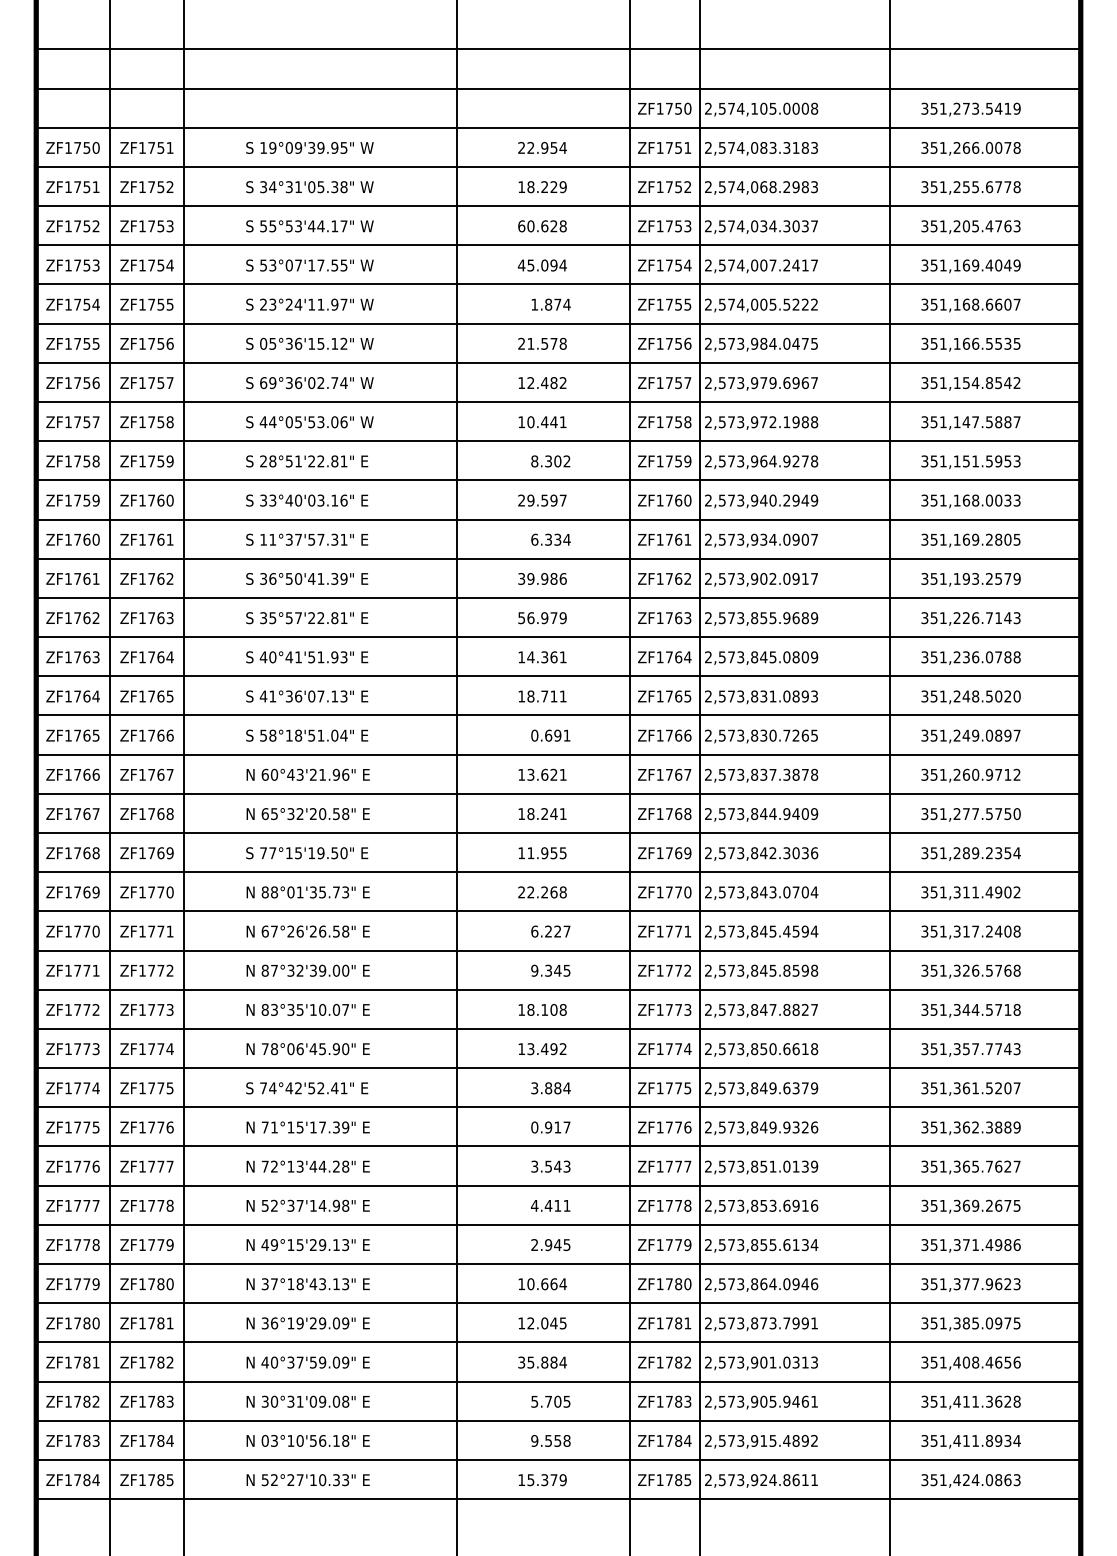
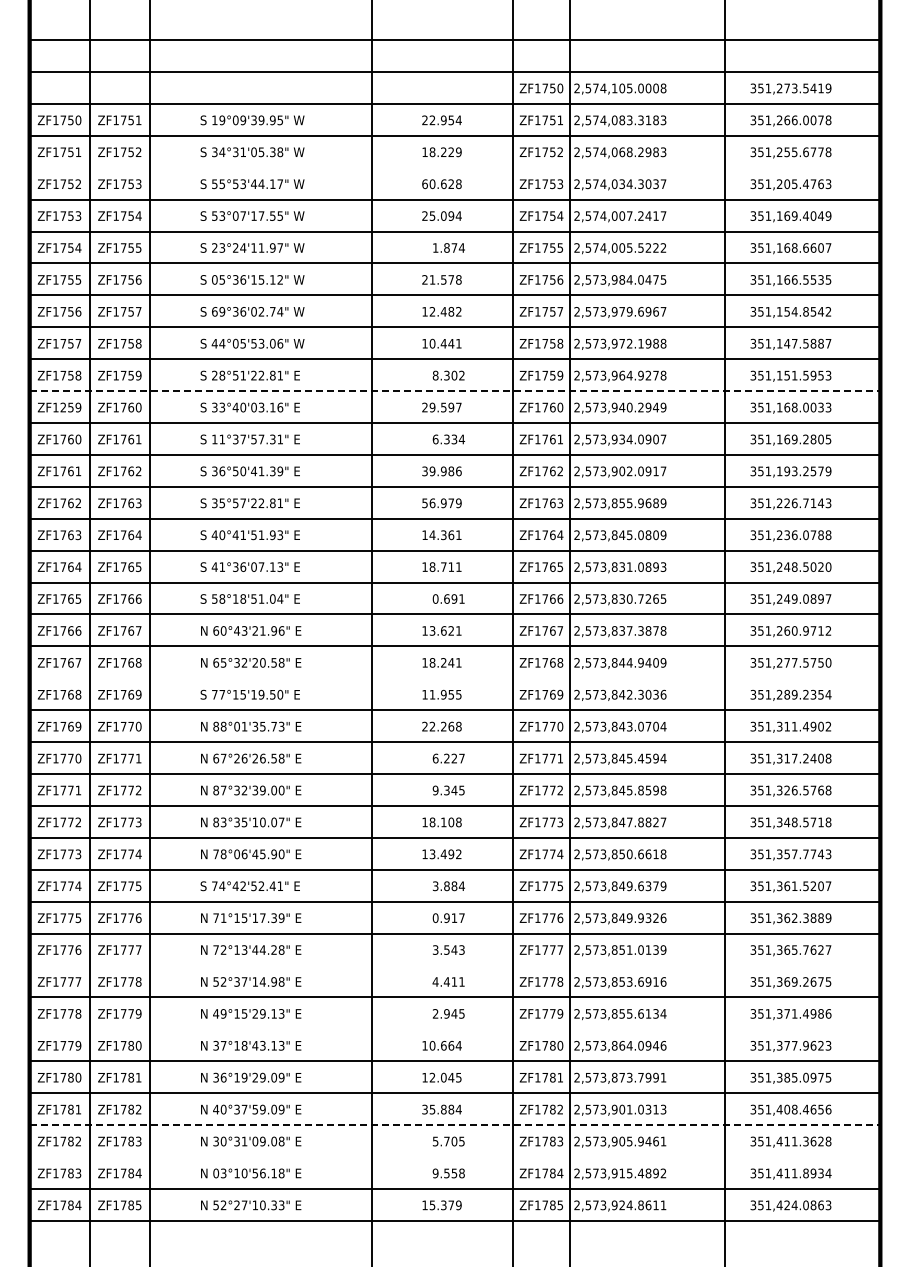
line: (557, 205) -> (454, 167), removed
text: (522, 264) -> (425, 215), 45.094 -> 25.094
line: (559, 480) -> (455, 391), solid -> dashed
text: (77, 500) -> (63, 407), ZF1759 -> ZF1259
line: (557, 833) -> (454, 678), removed
text: (975, 1010) -> (794, 822), 351,344.5718 -> 351,348.5718
line: (557, 1185) -> (454, 965), removed
line: (557, 1264) -> (454, 1029), removed
line: (559, 1382) -> (455, 1125), solid -> dashed
line: (557, 1420) -> (454, 1156), removed

